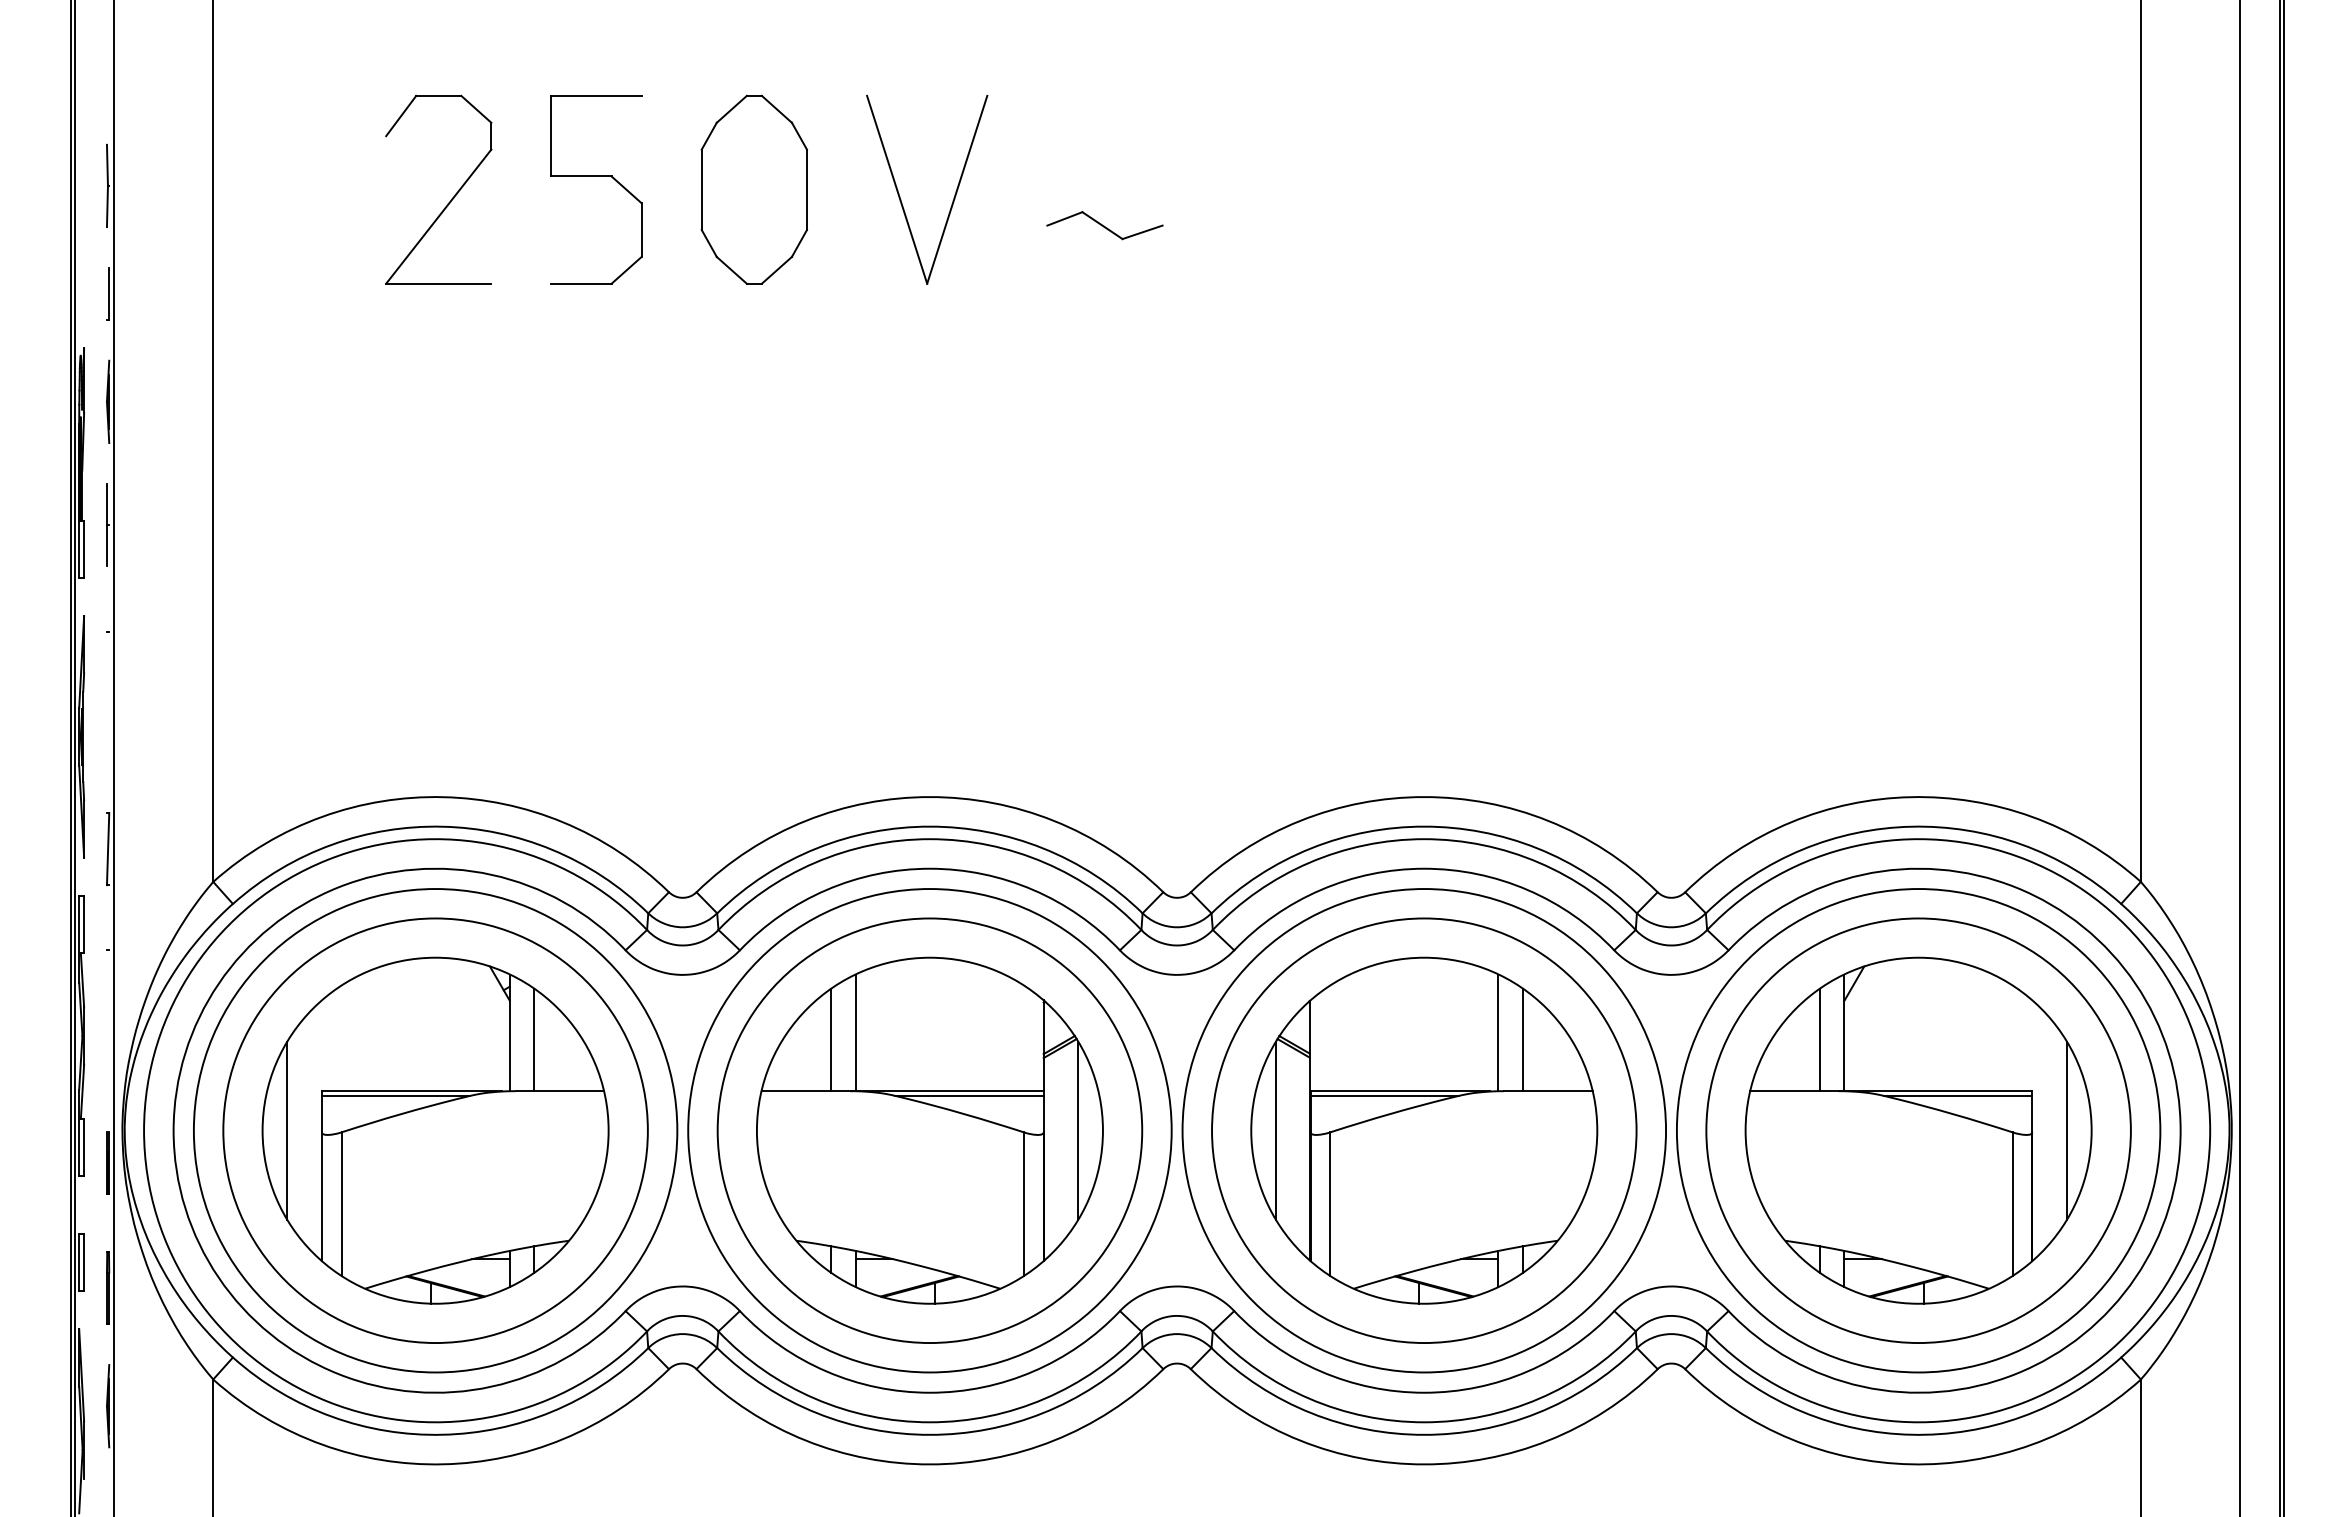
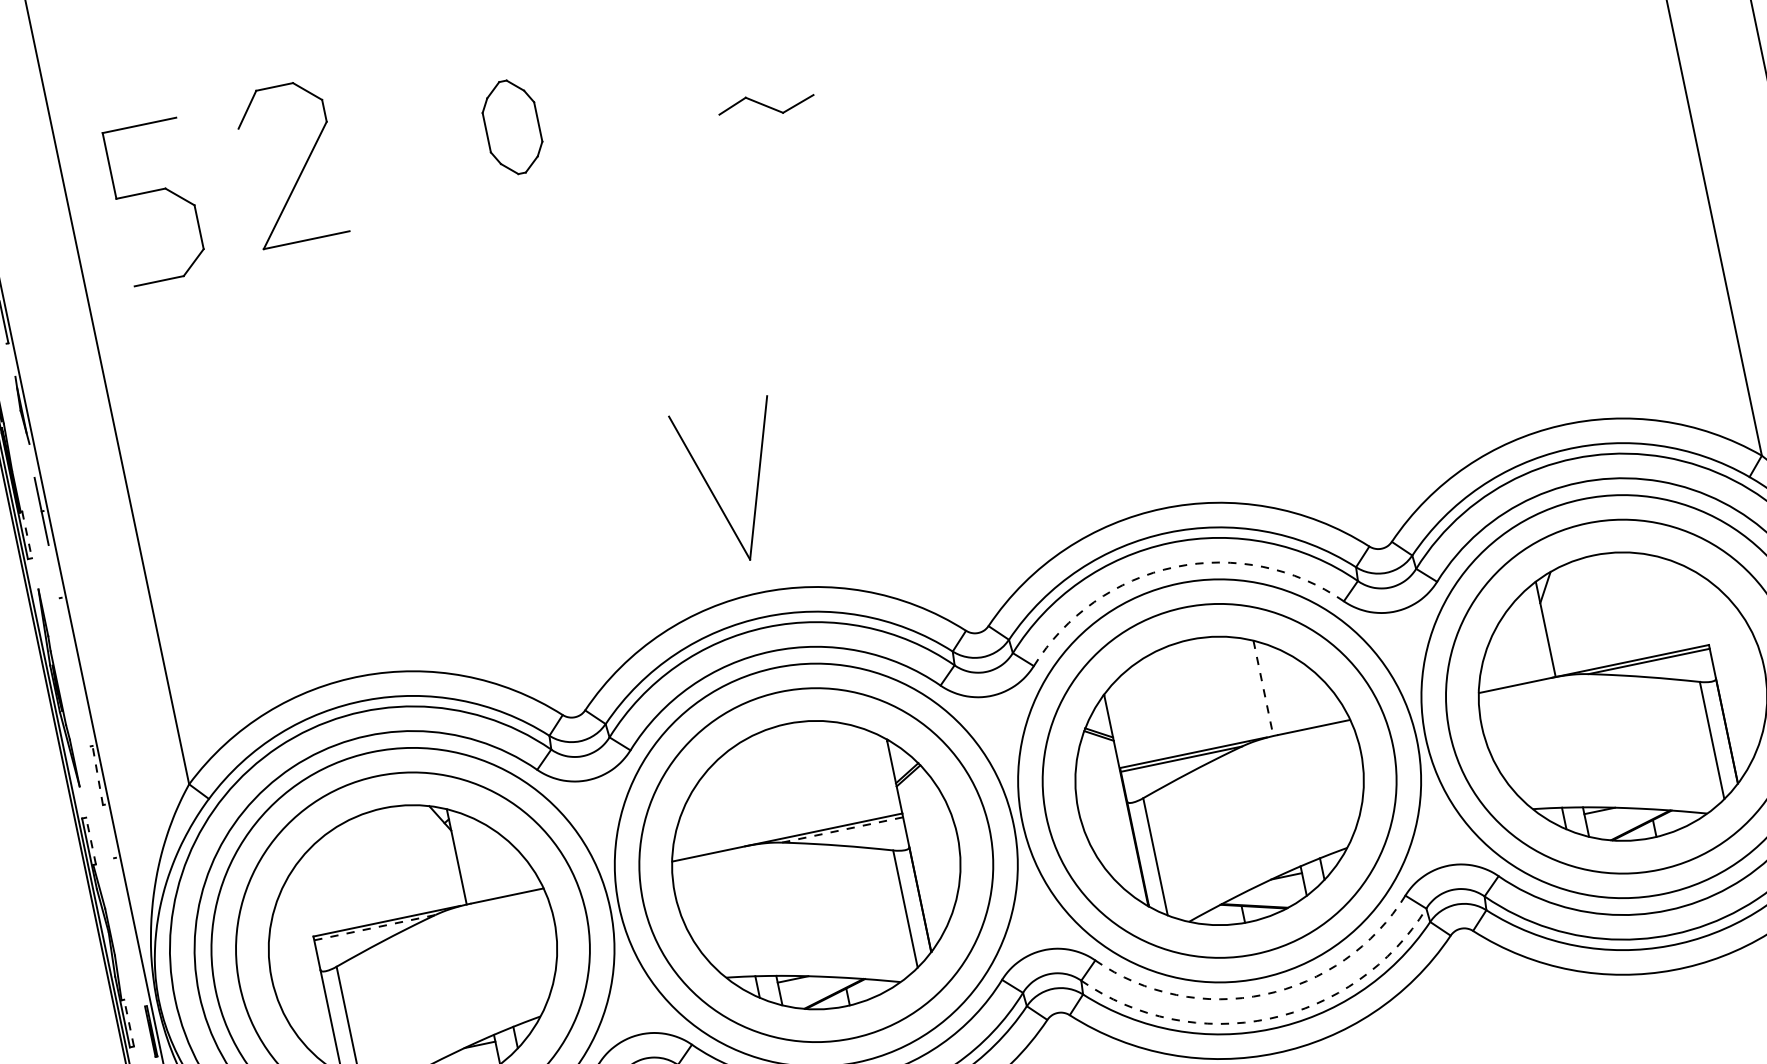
part: (596, 176) -> (153, 191), moved
part: (753, 189) -> (511, 127), size x0.6
part: (953, 197) -> (756, 484), moved
part: (451, 198) -> (302, 168), moved
part: (1104, 225) -> (766, 104), moved
line: (84, 549) -> (27, 535), solid -> dashed
line: (108, 848) -> (97, 774), solid -> dashed
arc: (1424, 868) -> (1175, 566), solid -> dashed
line: (84, 924) -> (91, 841), solid -> dashed
line: (855, 1032) -> (738, 797), removed
line: (1498, 1033) -> (1263, 688), solid -> dashed
line: (534, 1039) -> (478, 858), removed
line: (831, 1039) -> (720, 807), removed
line: (1523, 1039) -> (1285, 689), removed
line: (1819, 1039) -> (1526, 639), removed
line: (396, 1095) -> (375, 927), solid -> dashed
line: (968, 1095) -> (841, 829), solid -> dashed
line: (287, 1130) -> (292, 974), removed
line: (1078, 1130) -> (937, 839), removed
line: (1275, 1130) -> (1098, 806), removed
line: (2066, 1130) -> (1743, 671), removed
line: (84, 1147) -> (129, 1022), solid -> dashed
arc: (1424, 1392) -> (1264, 994), solid -> dashed
arc: (1424, 1422) -> (1269, 1018), solid -> dashed

